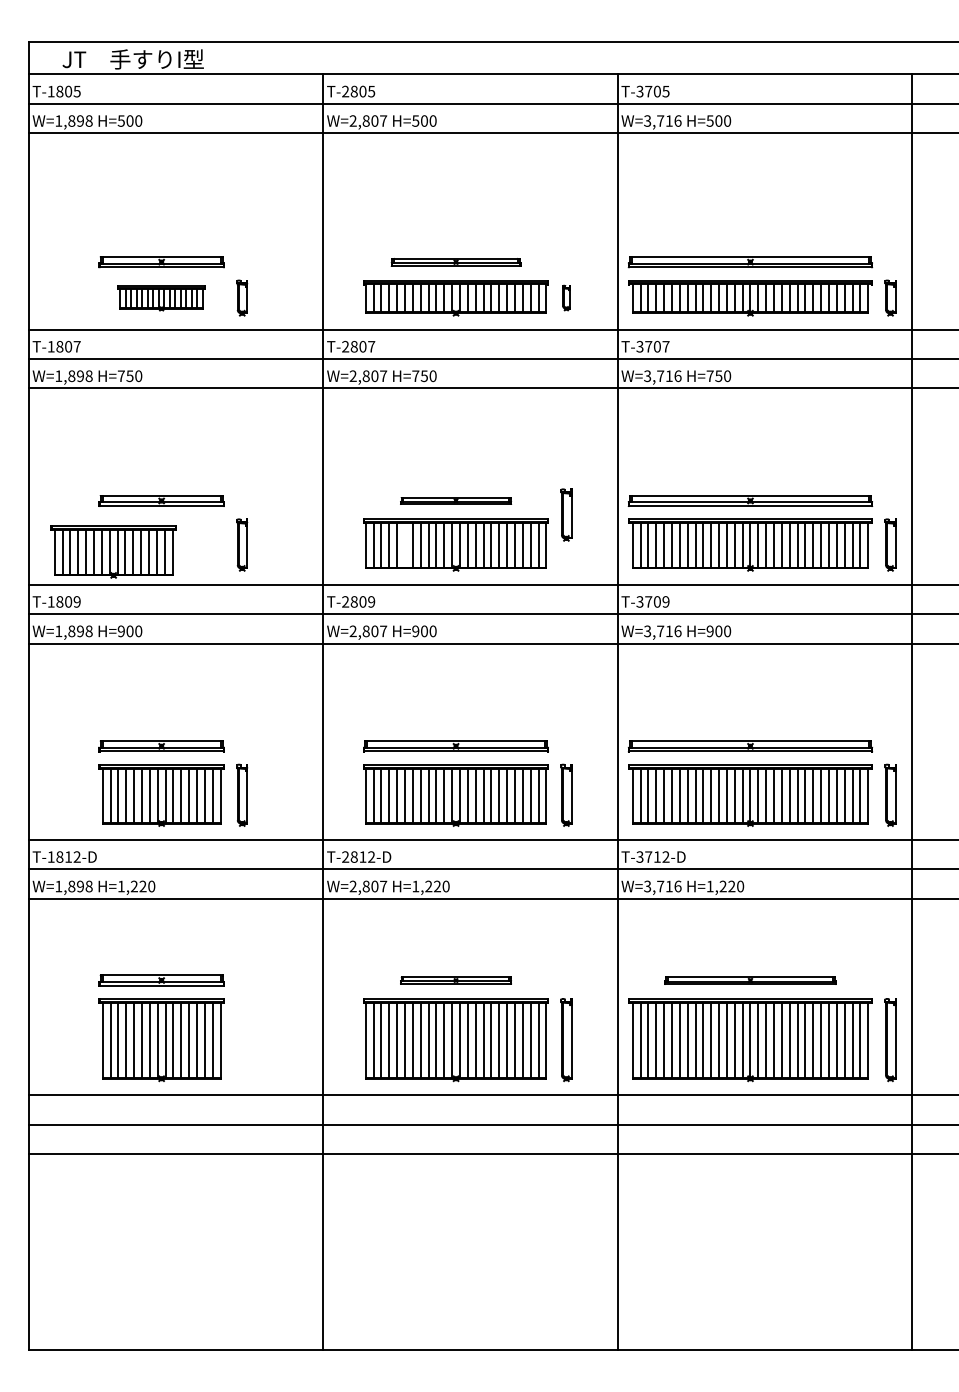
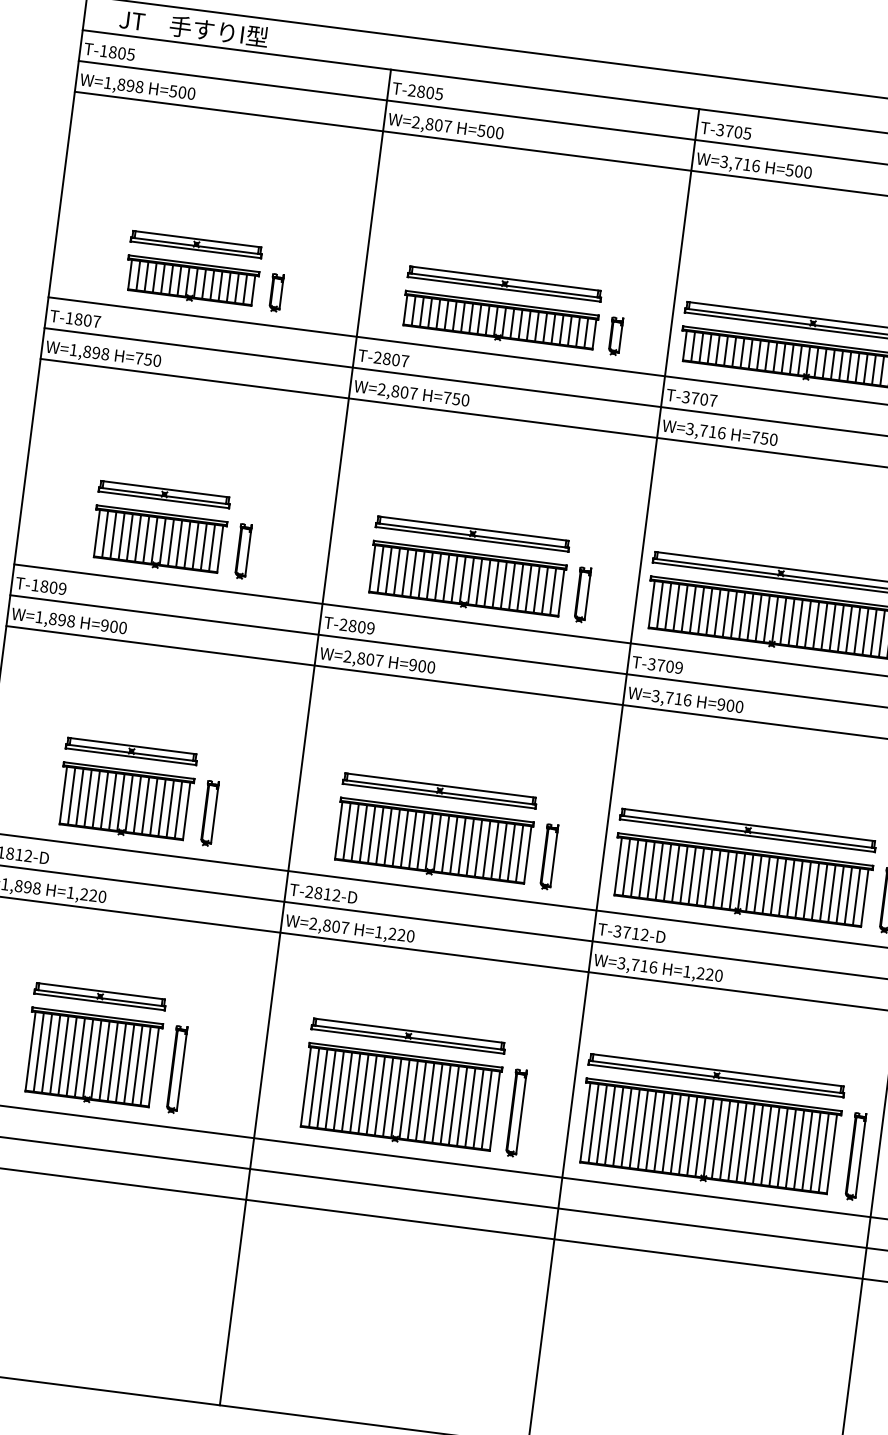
part: (455, 262) -> (504, 284), size x1.43
part: (566, 297) -> (615, 335), size x1.43
part: (161, 298) -> (191, 282), size x1.43
part: (455, 500) -> (472, 533), size x1.67
part: (566, 514) -> (582, 594), moved
line: (405, 545) -> (413, 573), added
part: (113, 551) -> (158, 540), moved
part: (455, 980) -> (407, 1035), size x1.67
part: (750, 980) -> (716, 1075), size x1.43
part: (242, 1040) -> (176, 1070), added

